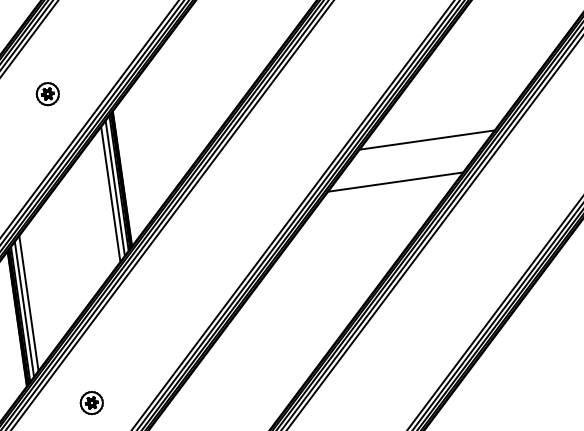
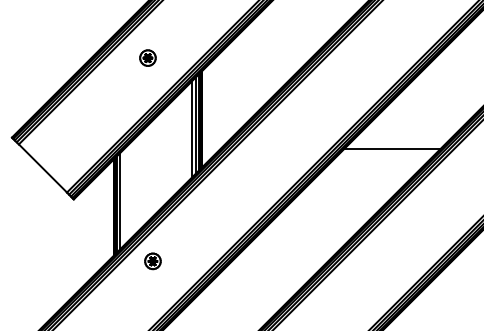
part: (47, 93) -> (147, 57), moved
line: (427, 139) -> (418, 122), removed
line: (28, 303) -> (123, 197), removed
part: (91, 403) -> (152, 261), moved

